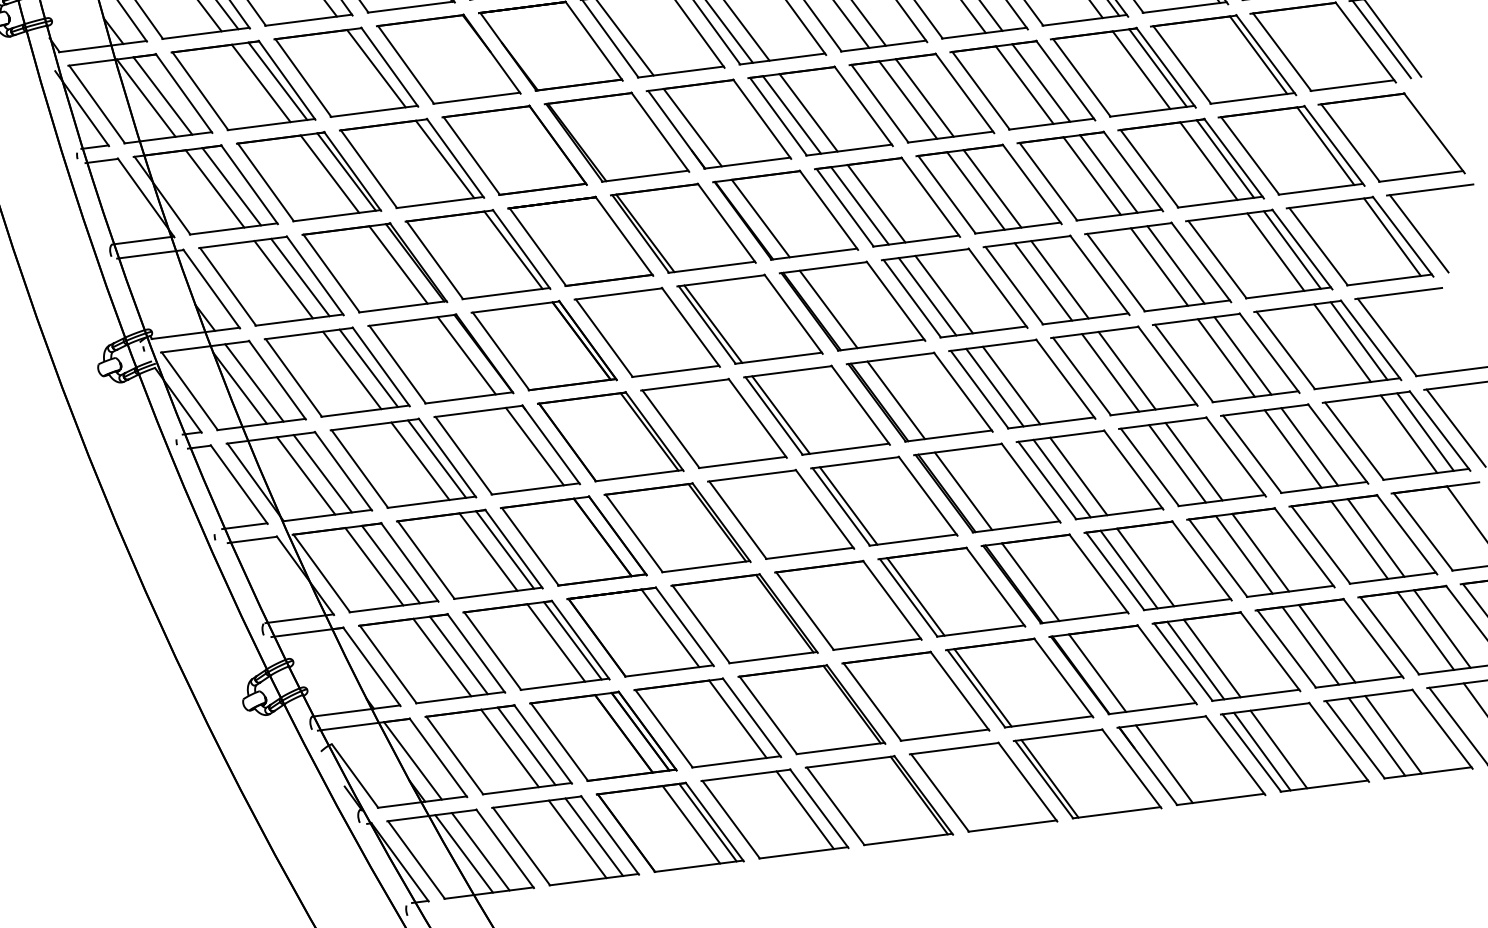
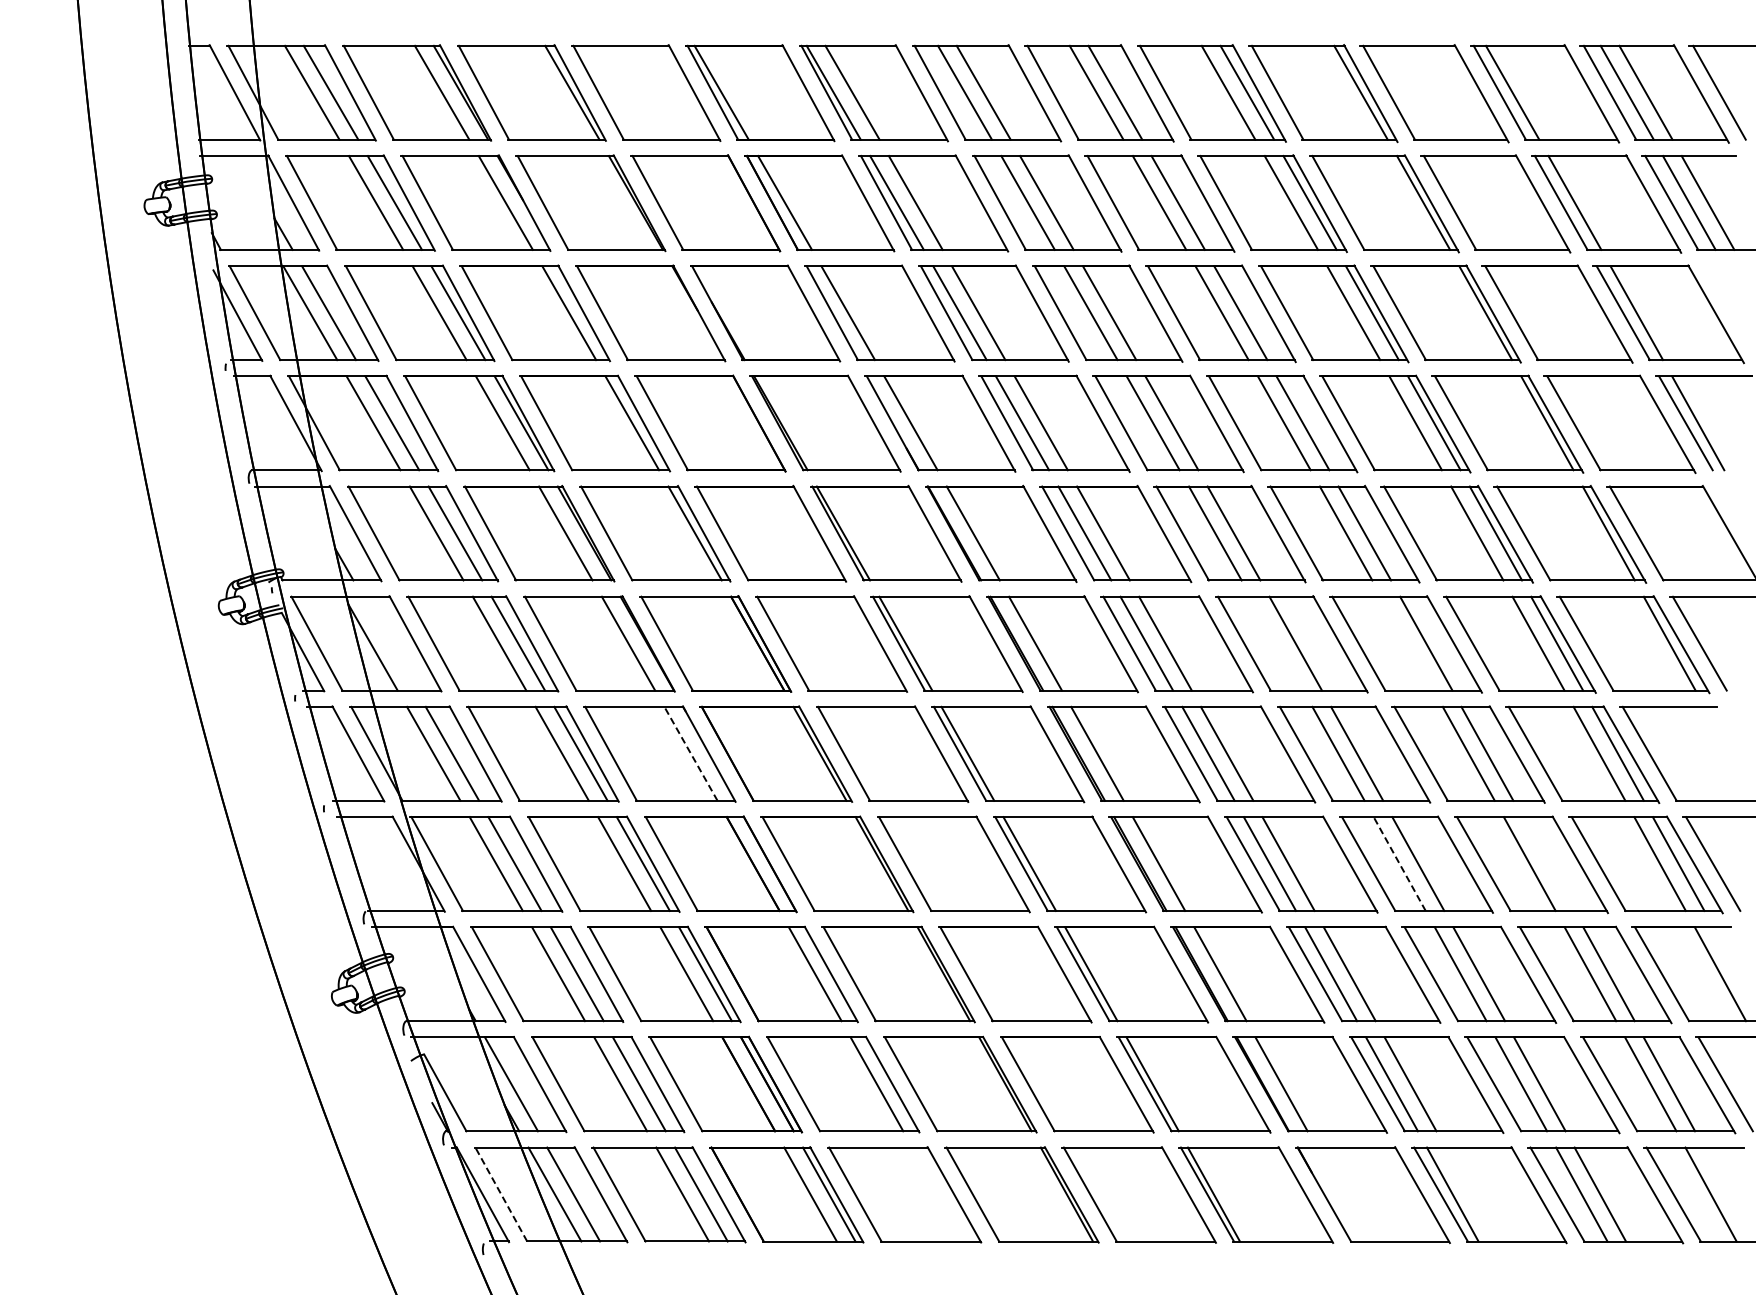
line: (1159, 266) -> (1407, 643), removed
line: (1042, 281) -> (1276, 643), removed
line: (254, 382) -> (389, 643), removed
line: (535, 446) -> (691, 753), solid -> dashed
line: (1309, 446) -> (1548, 863), removed
line: (1177, 464) -> (1399, 864), solid -> dashed
line: (1278, 749) -> (1471, 1194), removed
line: (1164, 764) -> (1342, 1194), removed
line: (805, 810) -> (938, 1194), removed
line: (416, 859) -> (501, 1194), solid -> dashed

